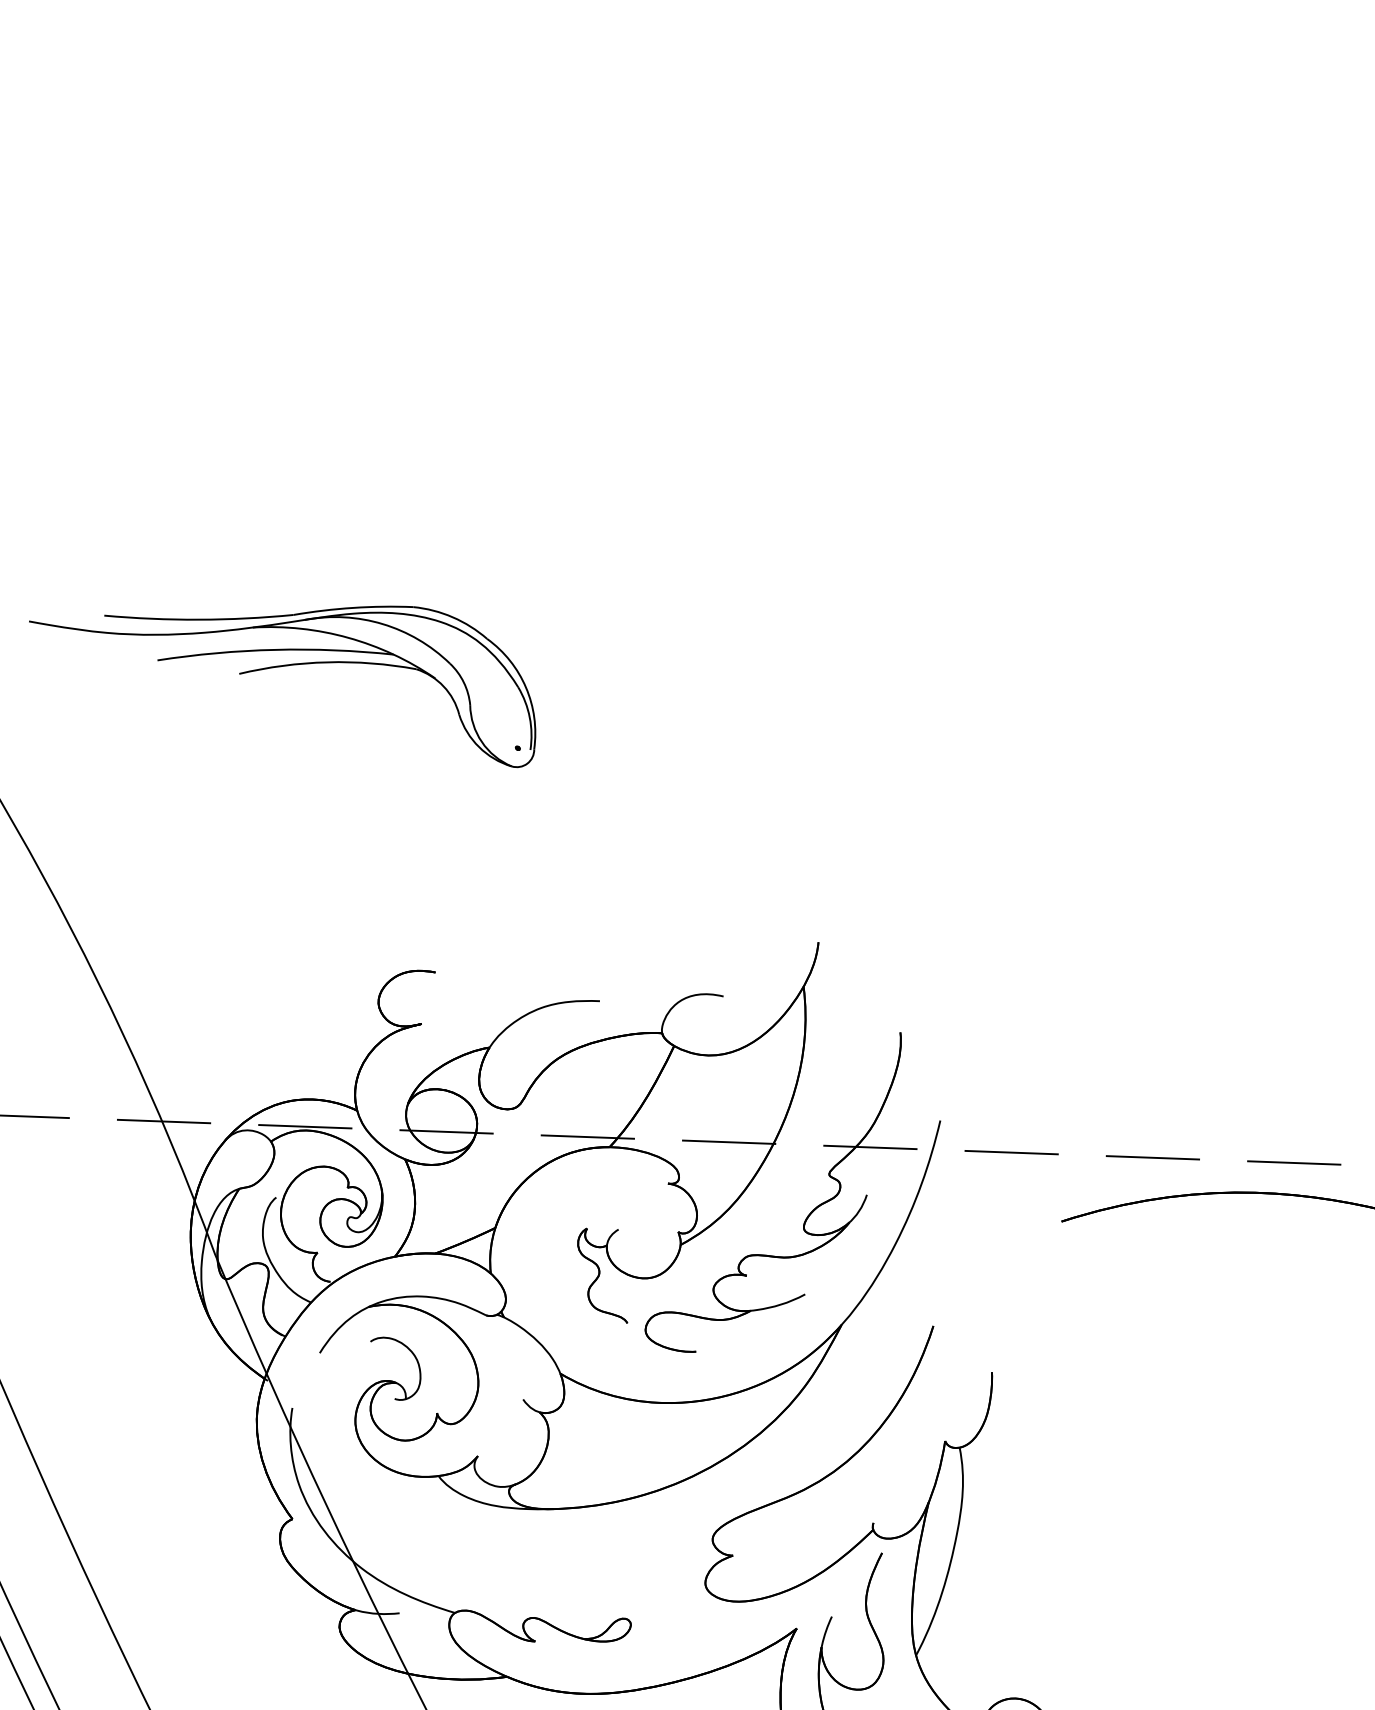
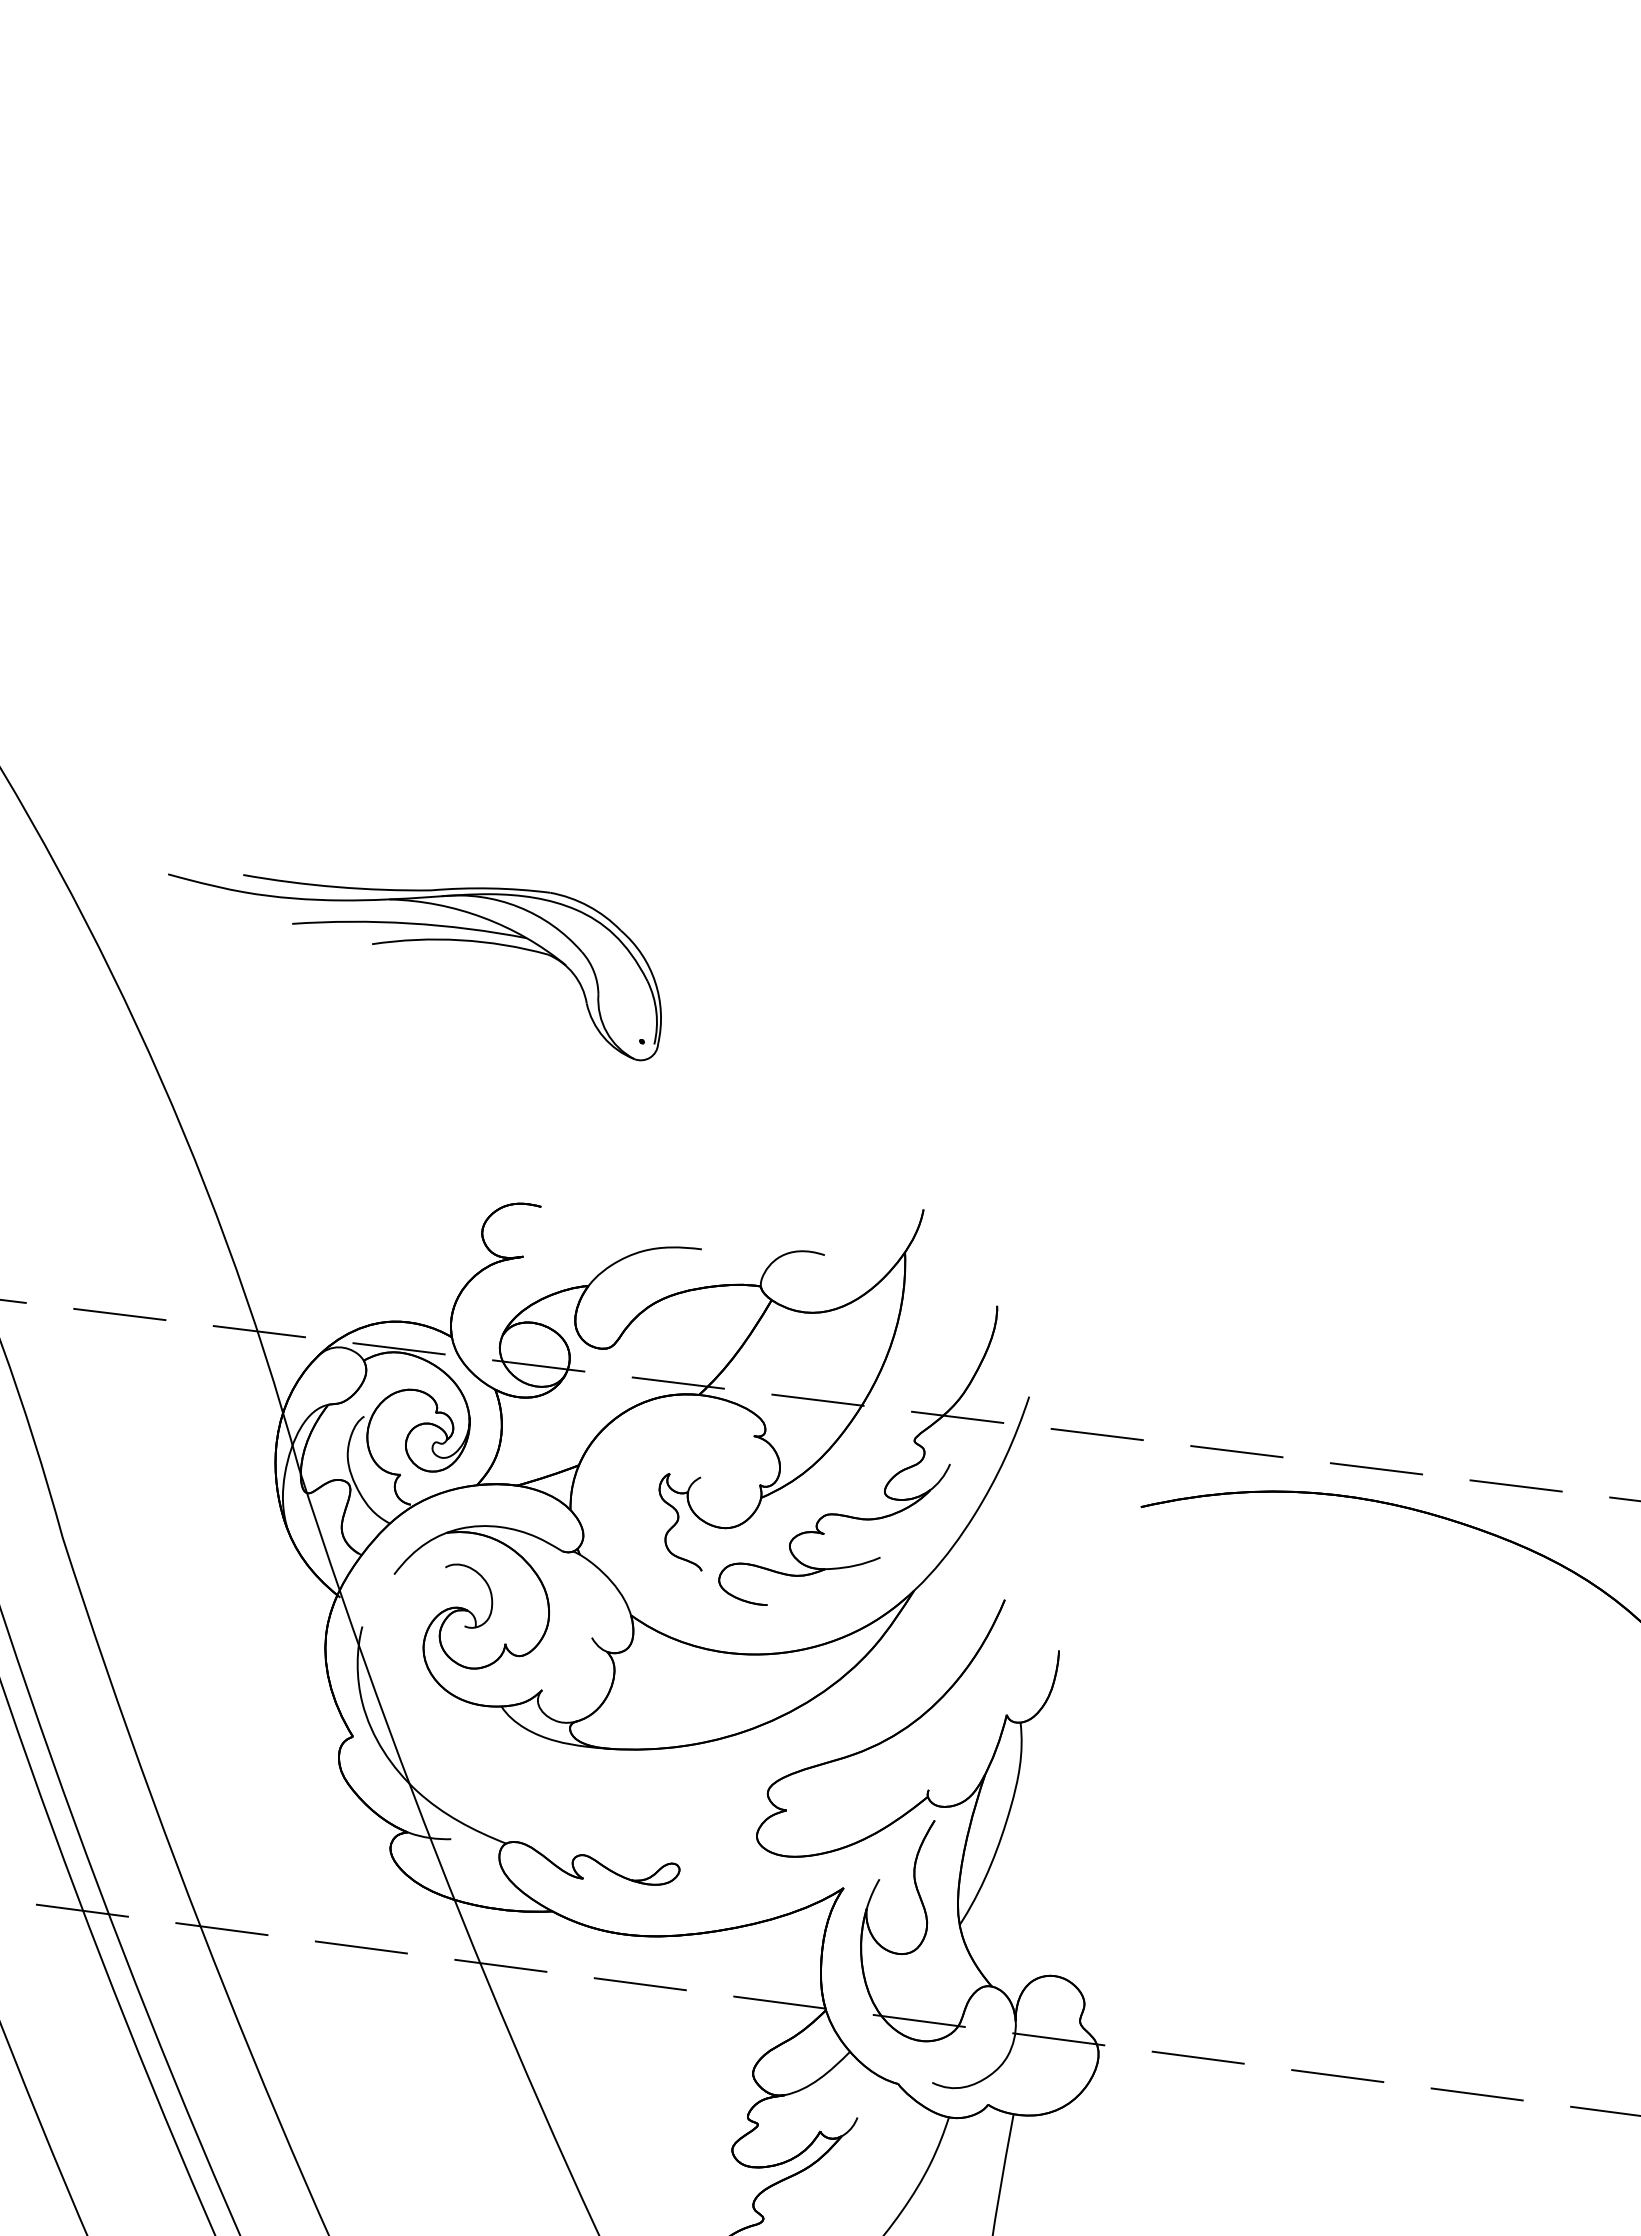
part: (279, 667) -> (412, 941), moved

